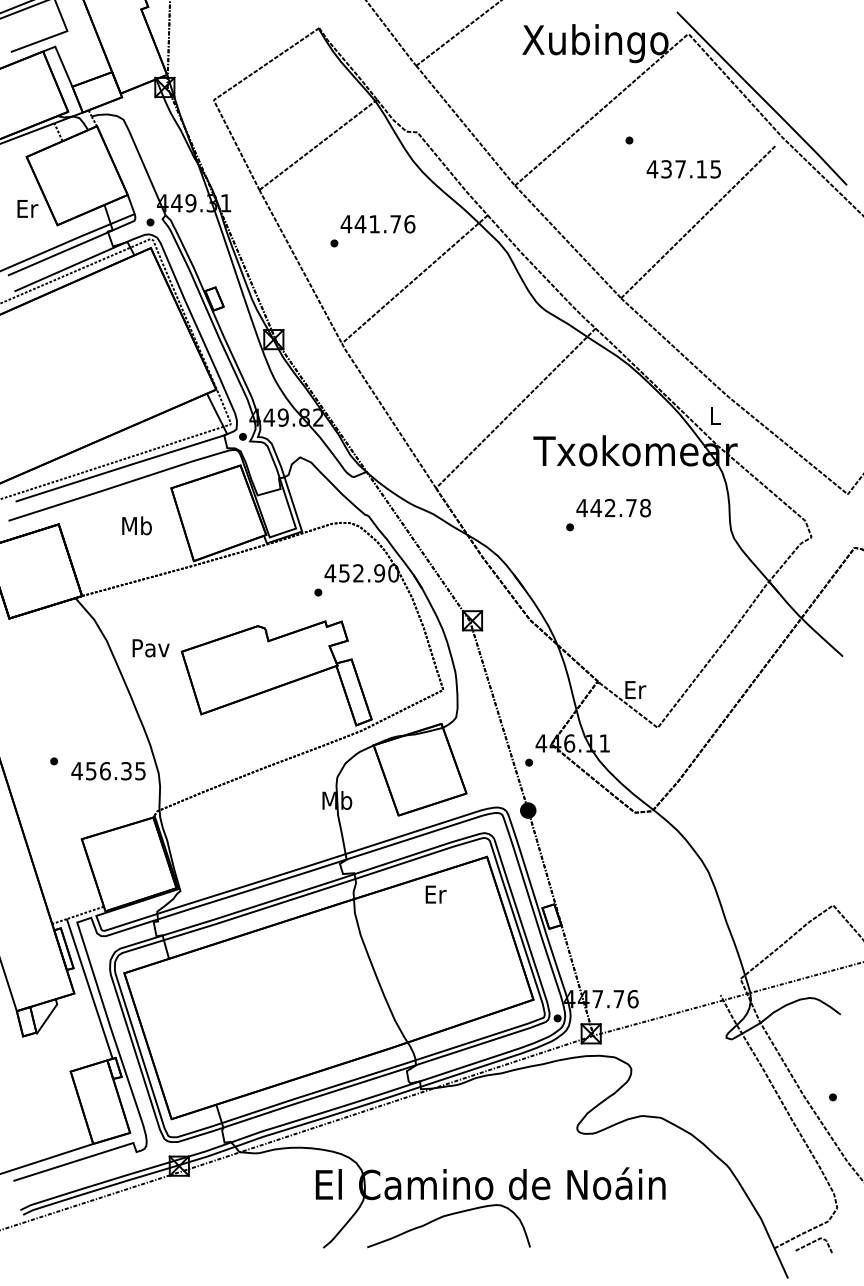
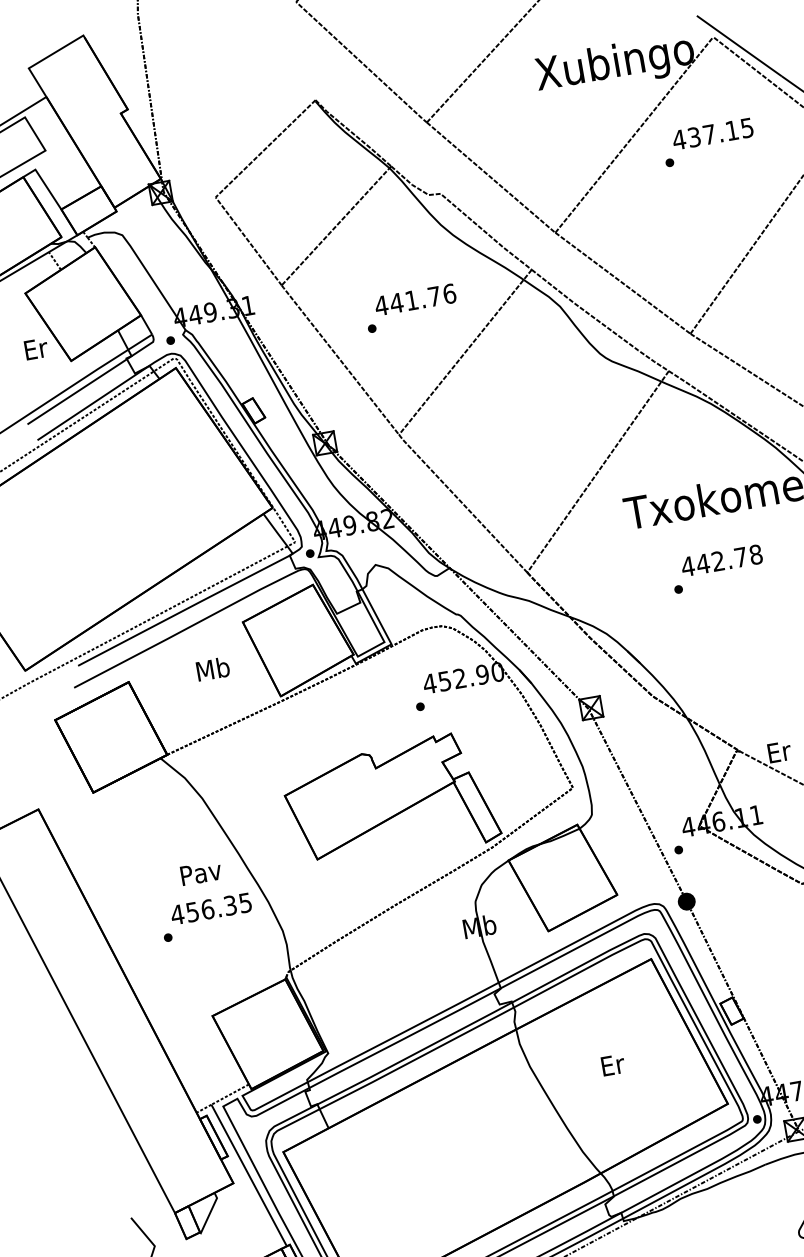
text: (683, 169) -> (712, 134), moved
text: (150, 648) -> (200, 873), moved
text: (108, 771) -> (211, 909), moved
text: (435, 894) -> (612, 1065), moved

